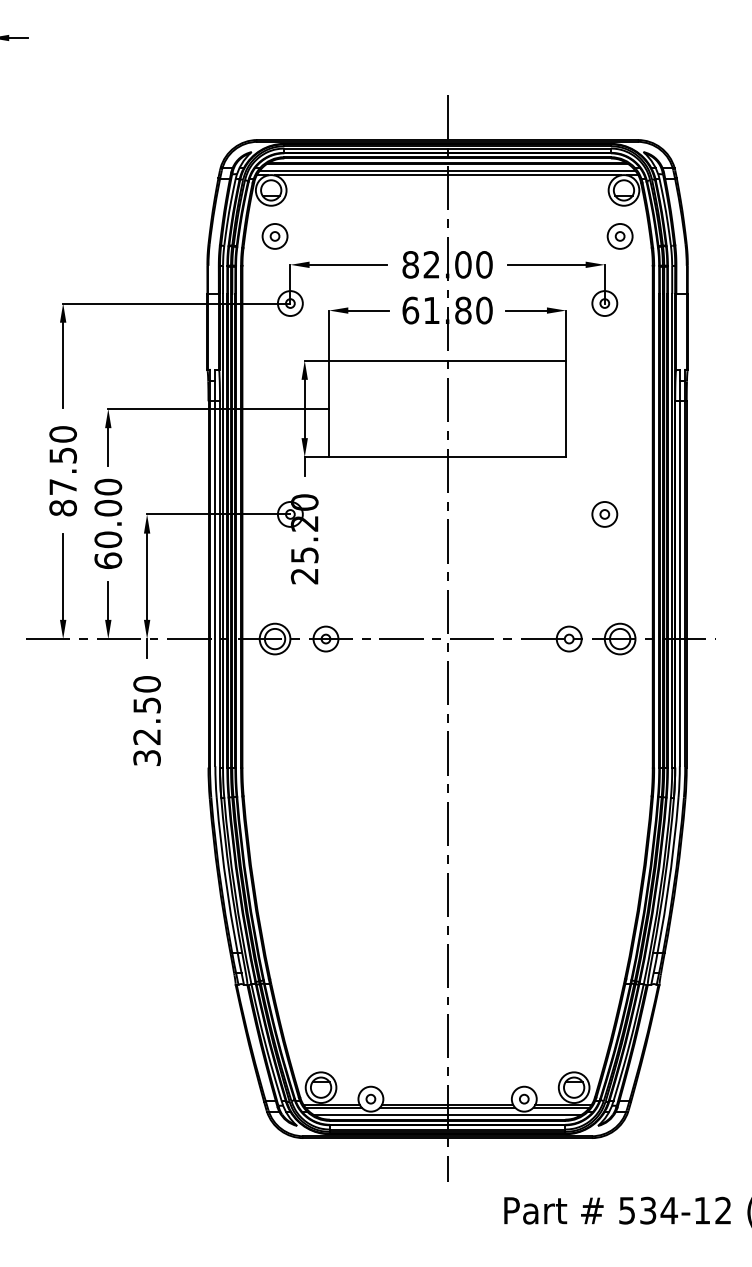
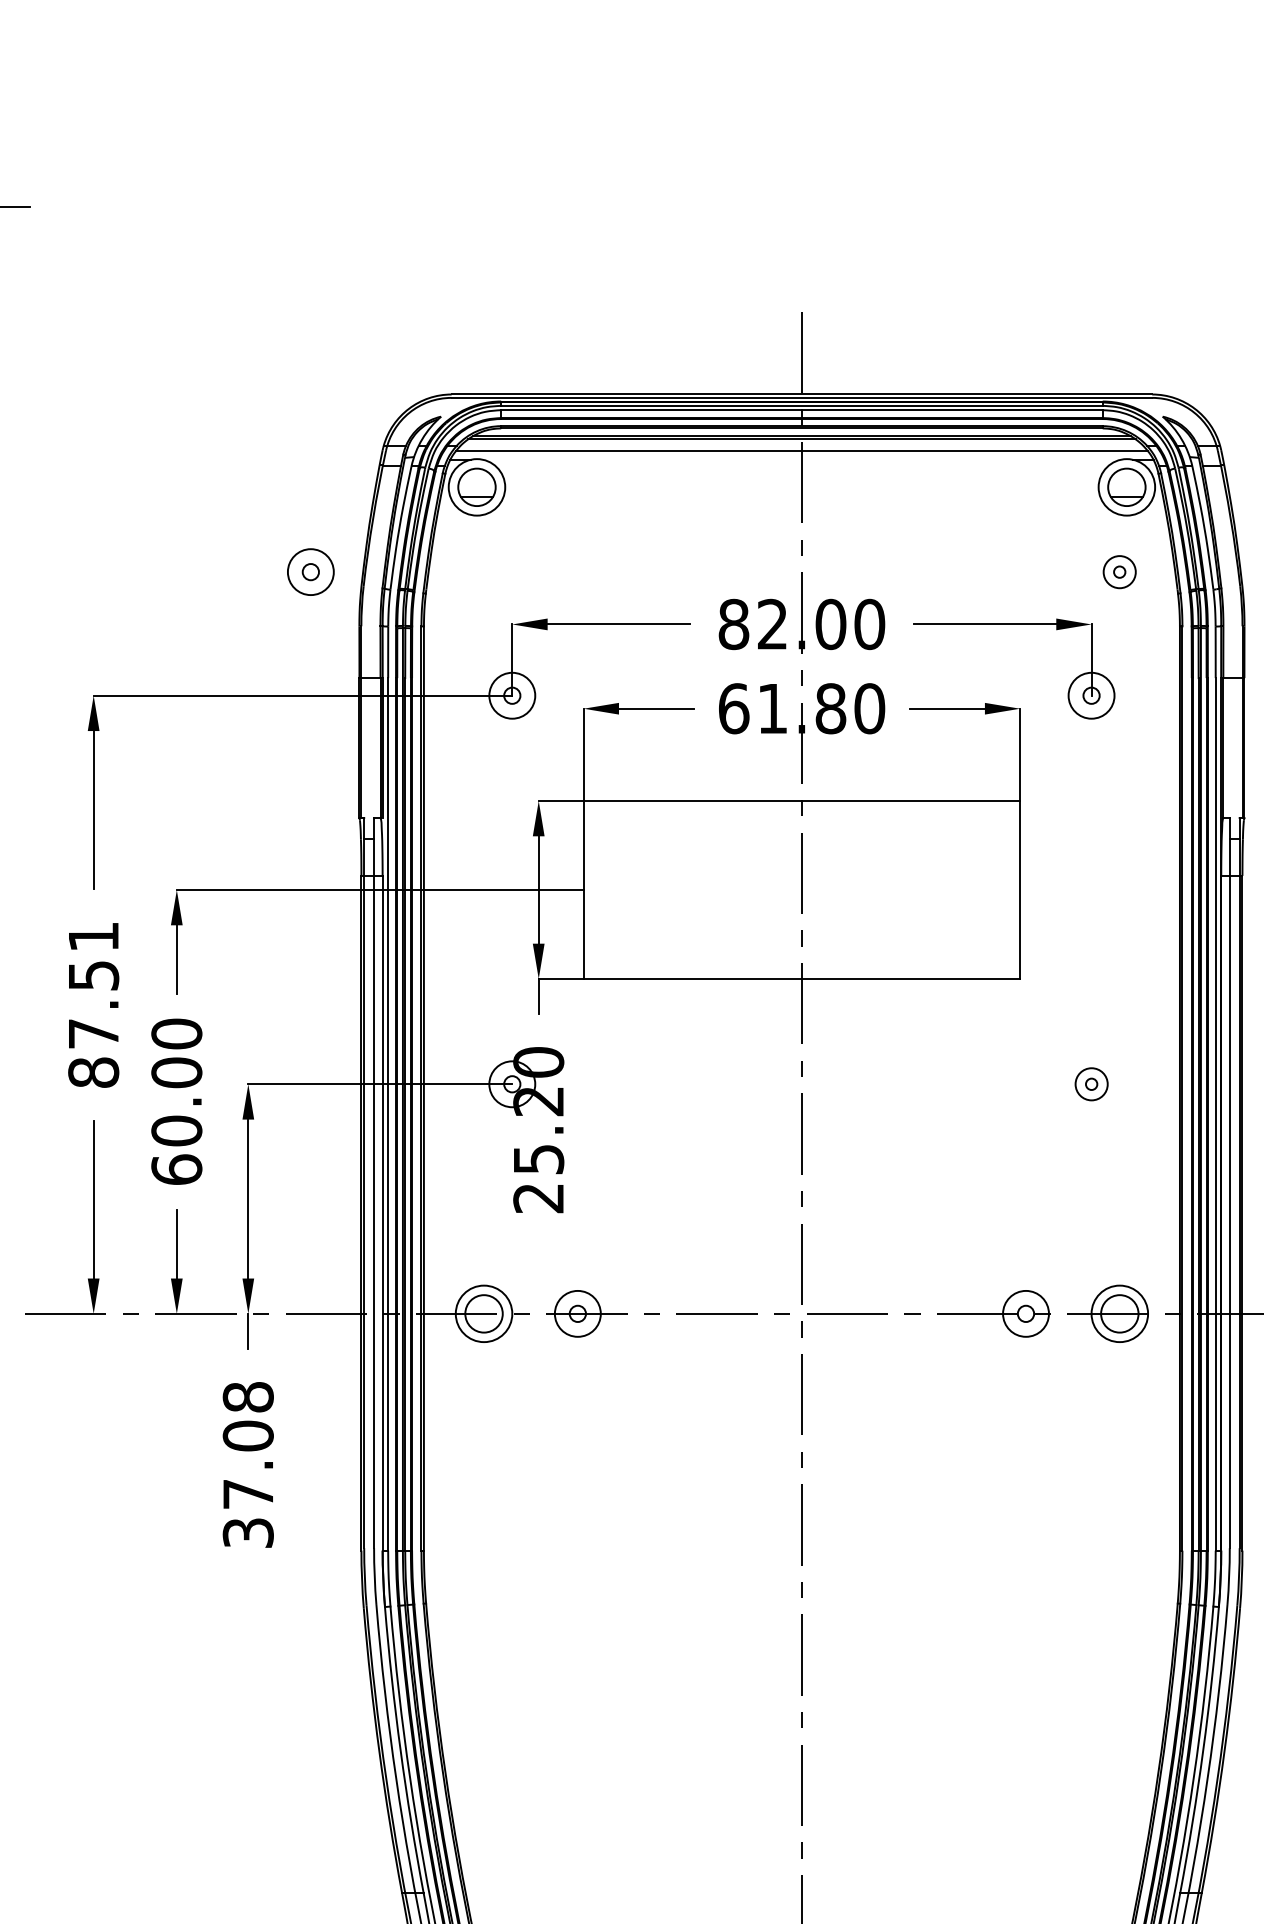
line: (447, 175) -> (801, 459), removed
part: (274, 236) -> (309, 572), moved
part: (619, 236) -> (1118, 572), size x0.7
text: (63, 434) -> (94, 936), 87.50 -> 87.51
part: (604, 514) -> (1090, 1084), size x0.7
text: (146, 710) -> (247, 1445), 32.50 -> 37.08

